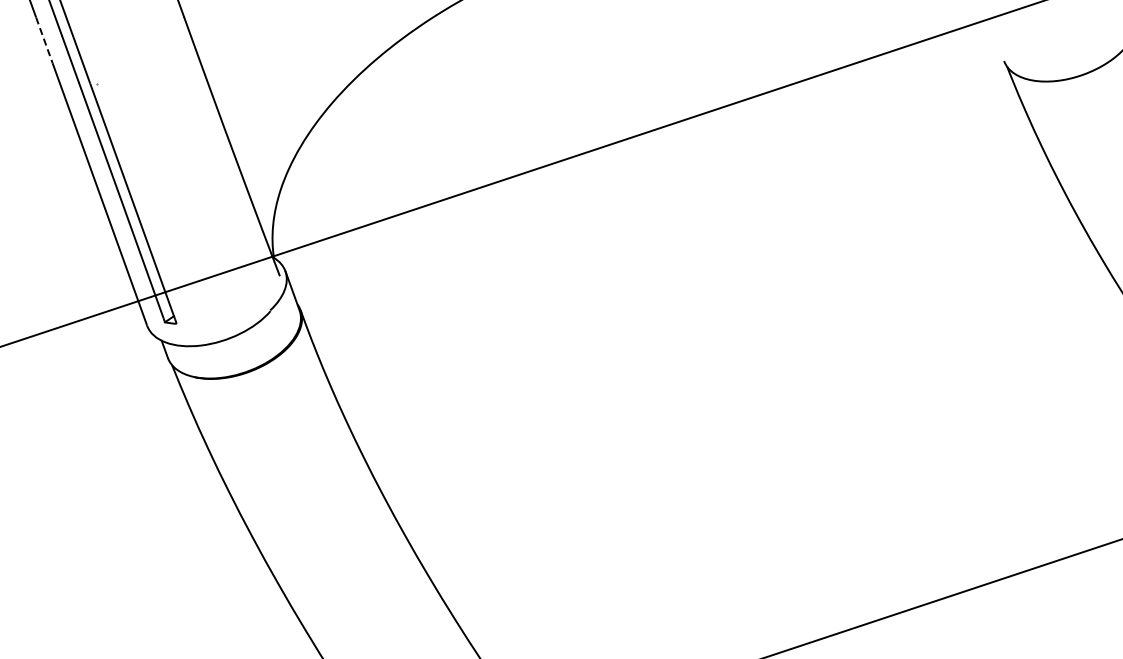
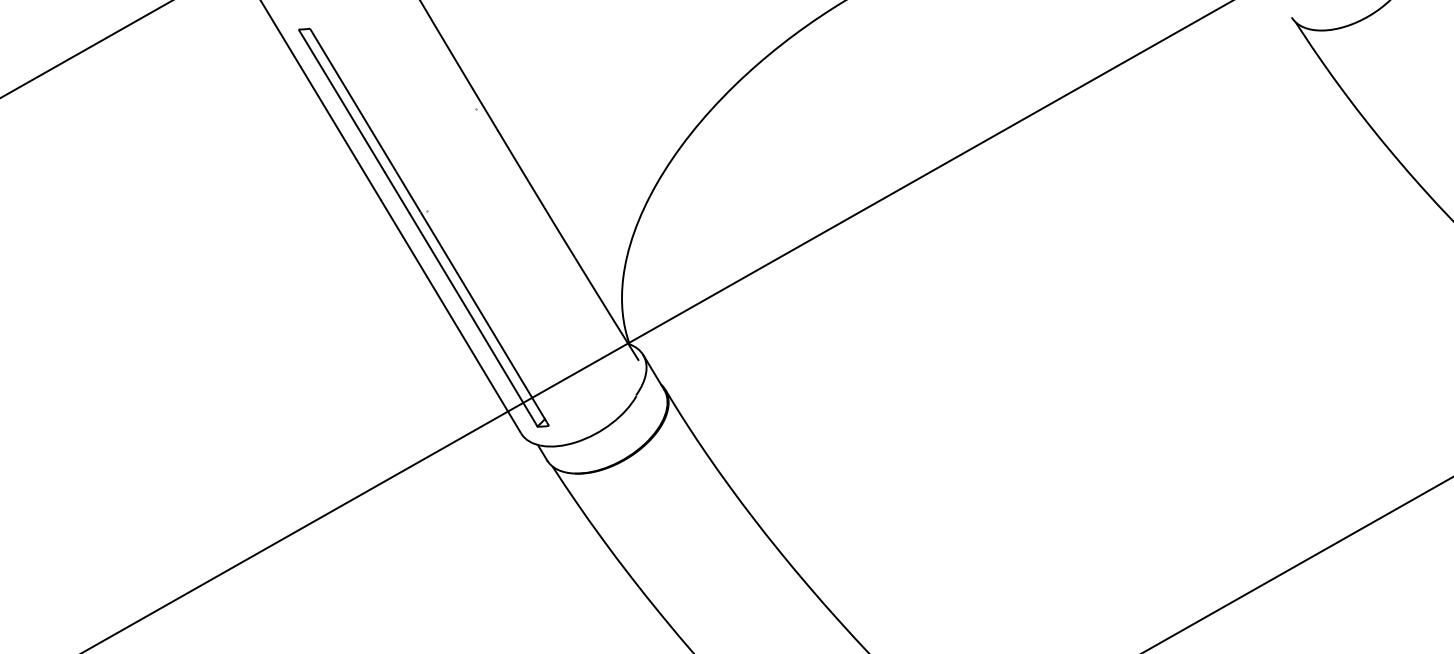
line: (44, 40) -> (368, 179), dashed -> solid

